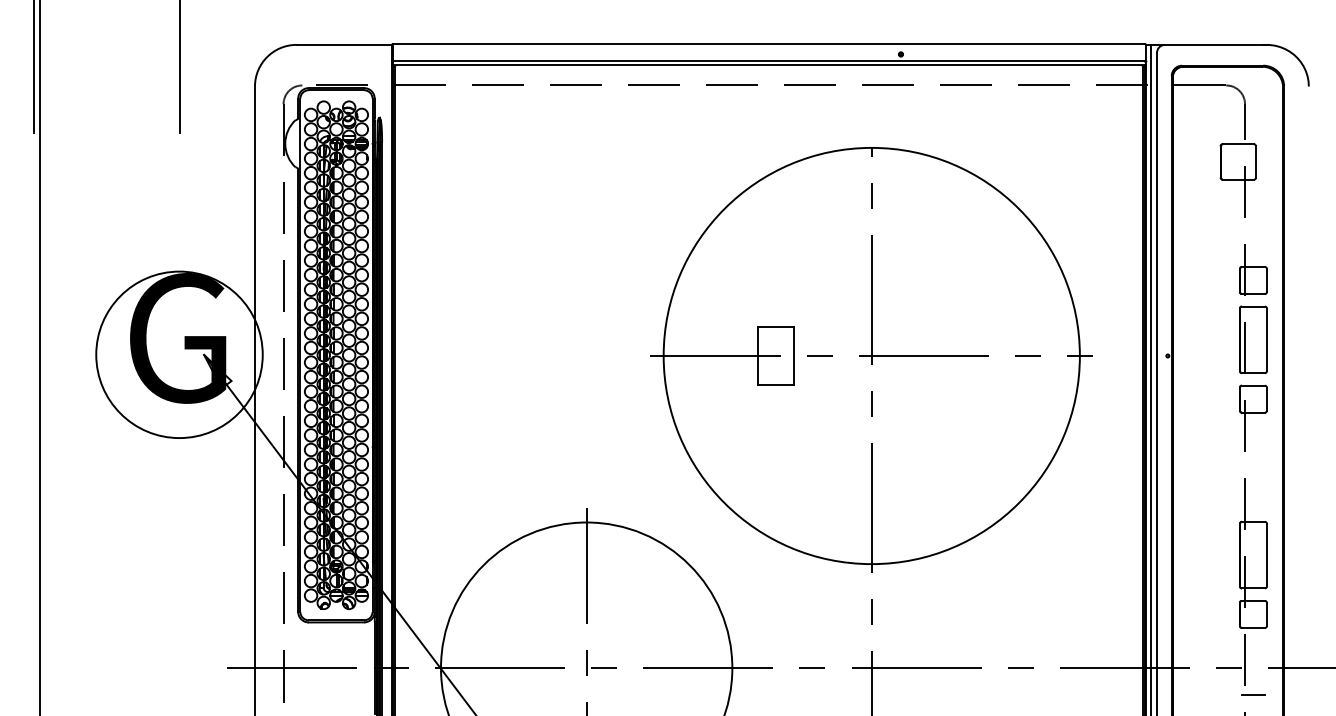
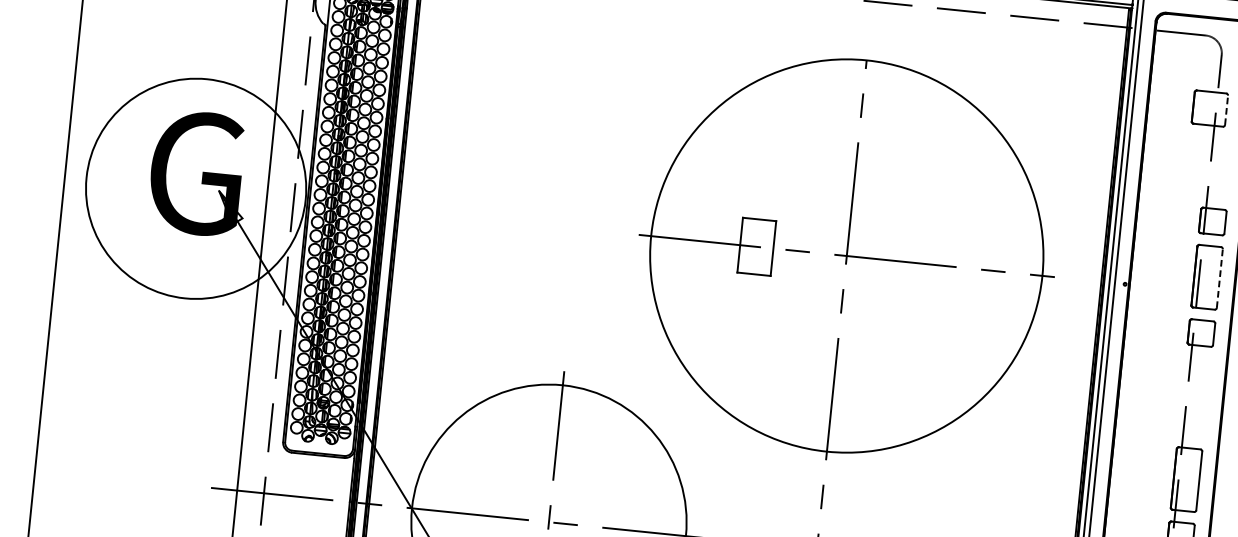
line: (1256, 161) -> (1227, 109), solid -> dashed
line: (1266, 339) -> (1219, 278), solid -> dashed
circle: (179, 354) -> (196, 188), size x1.4

